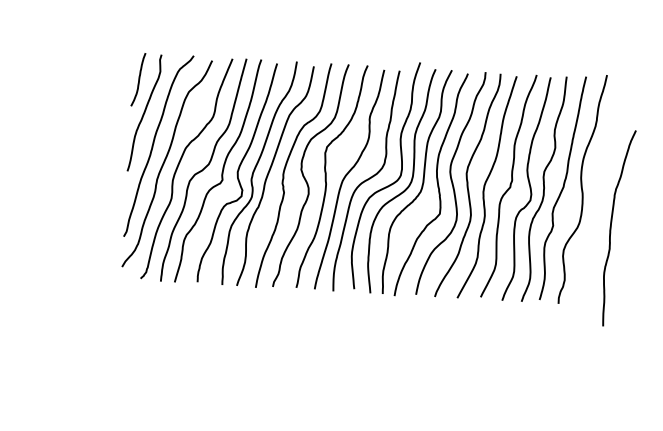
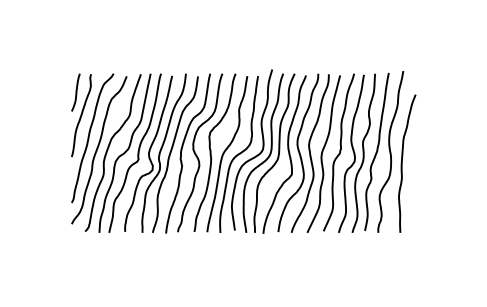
curve: (611, 227) -> (402, 163), moved

